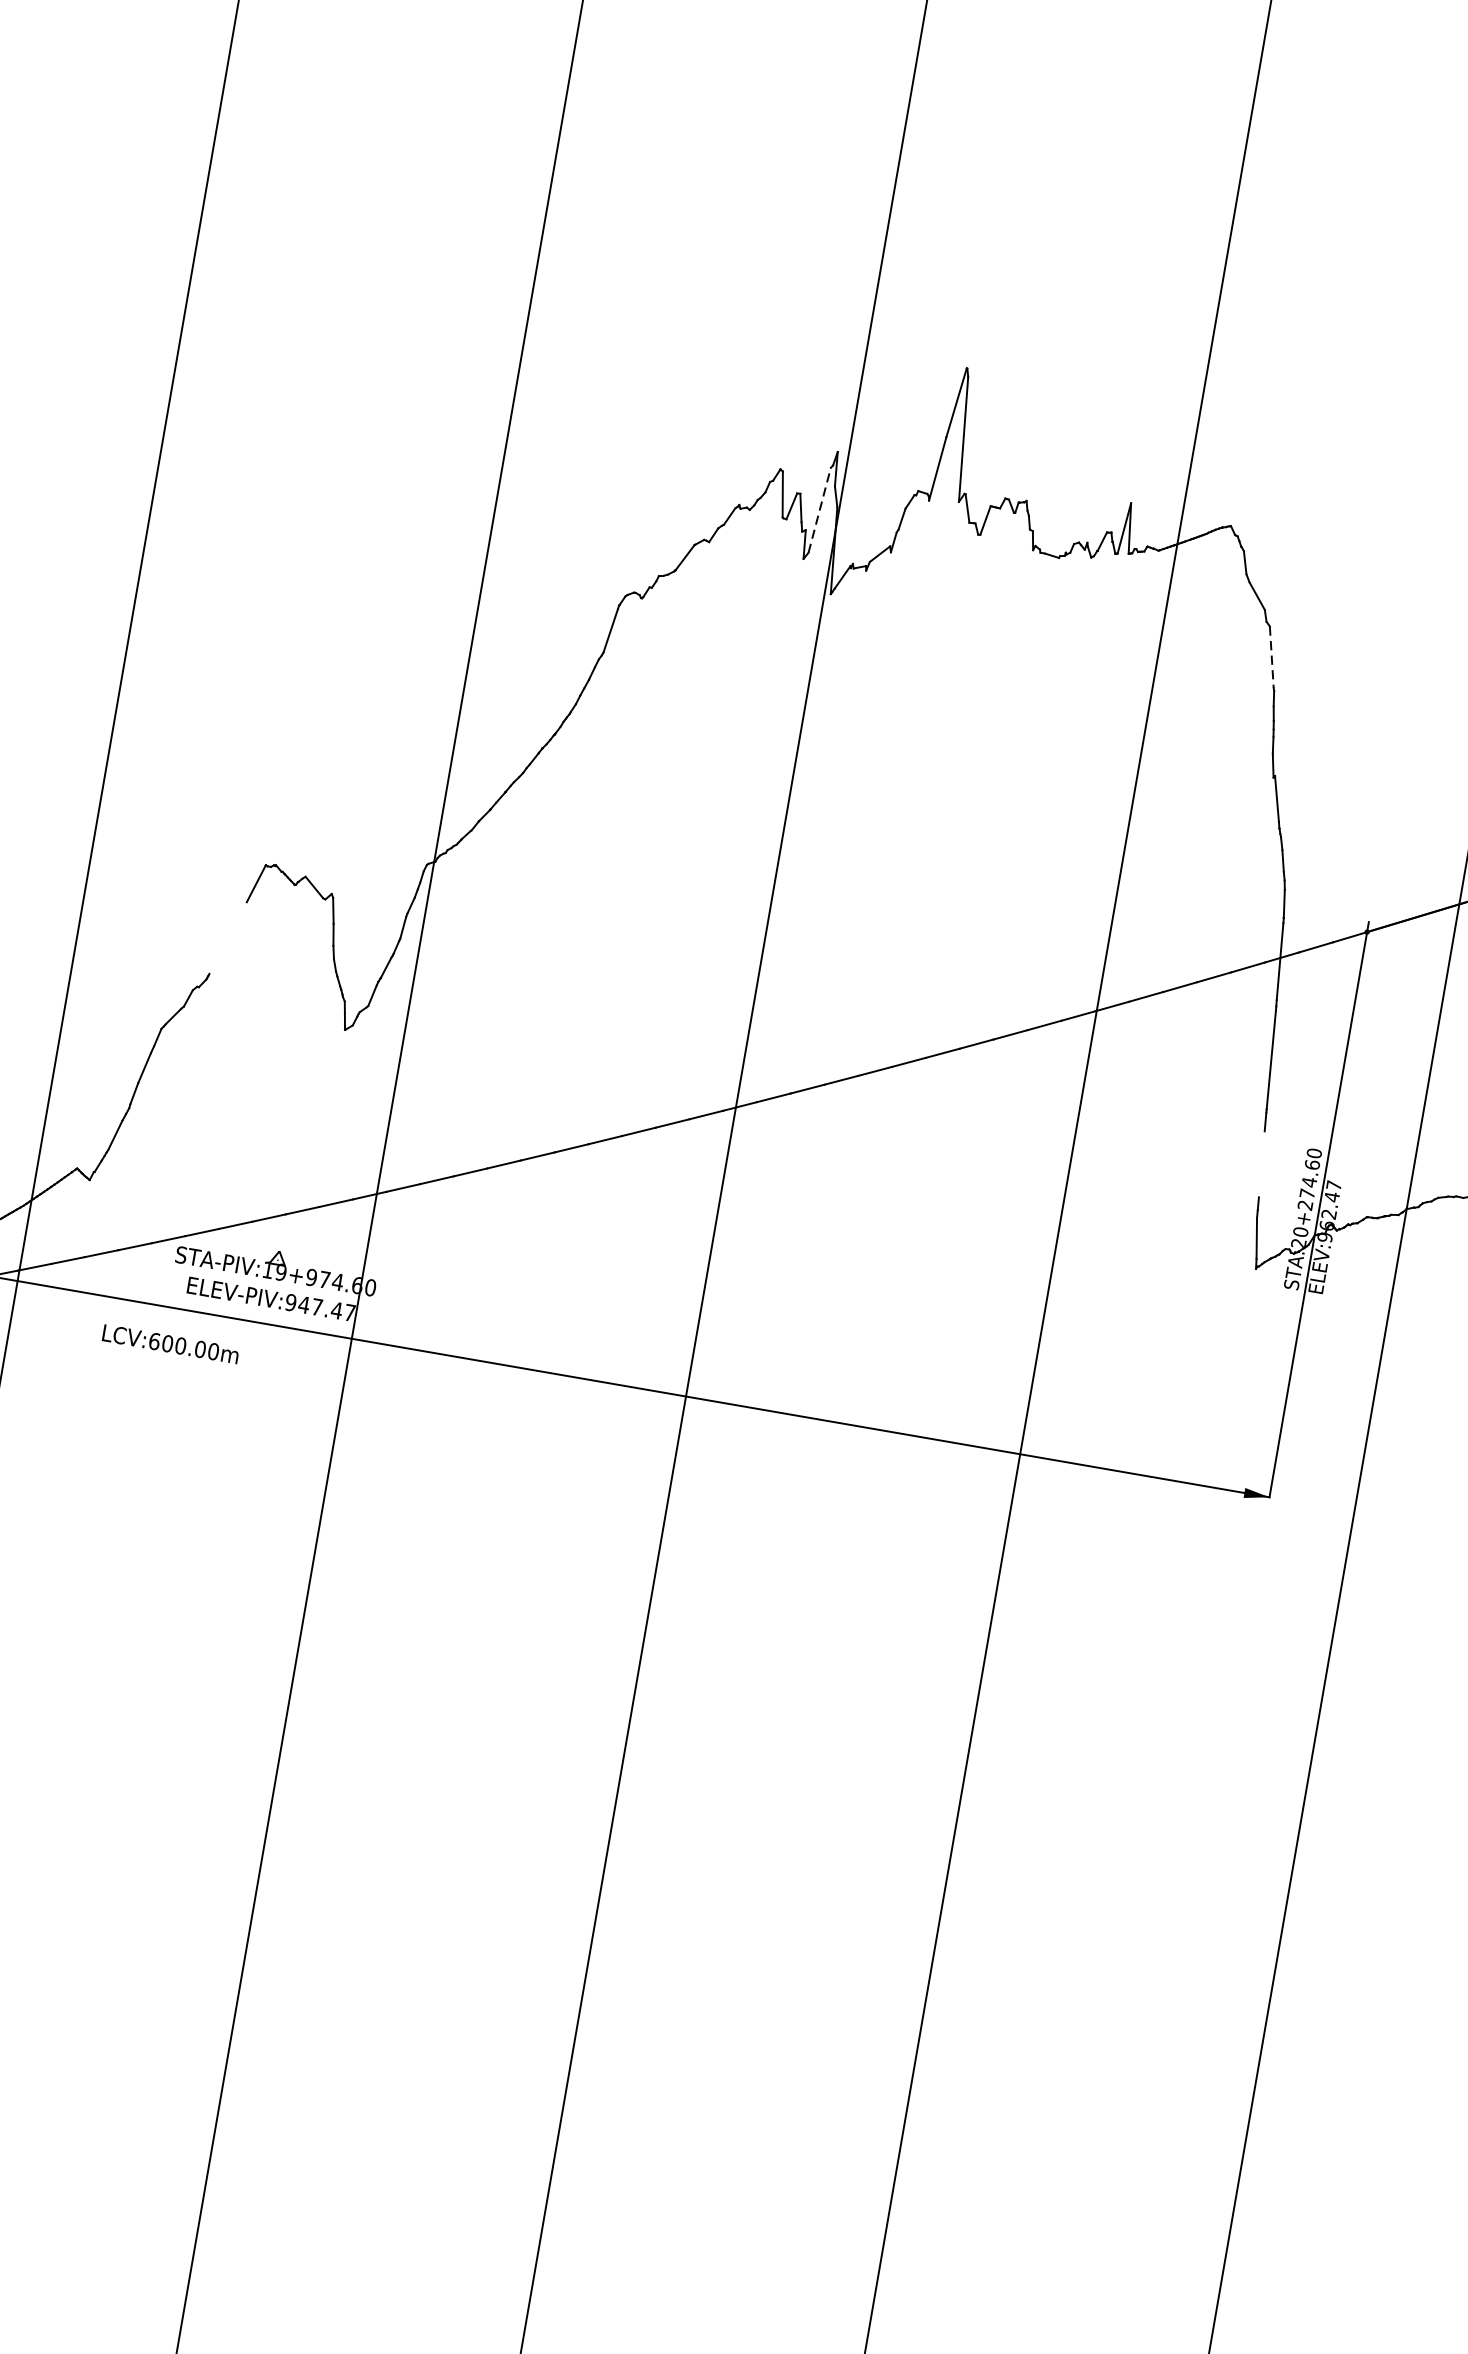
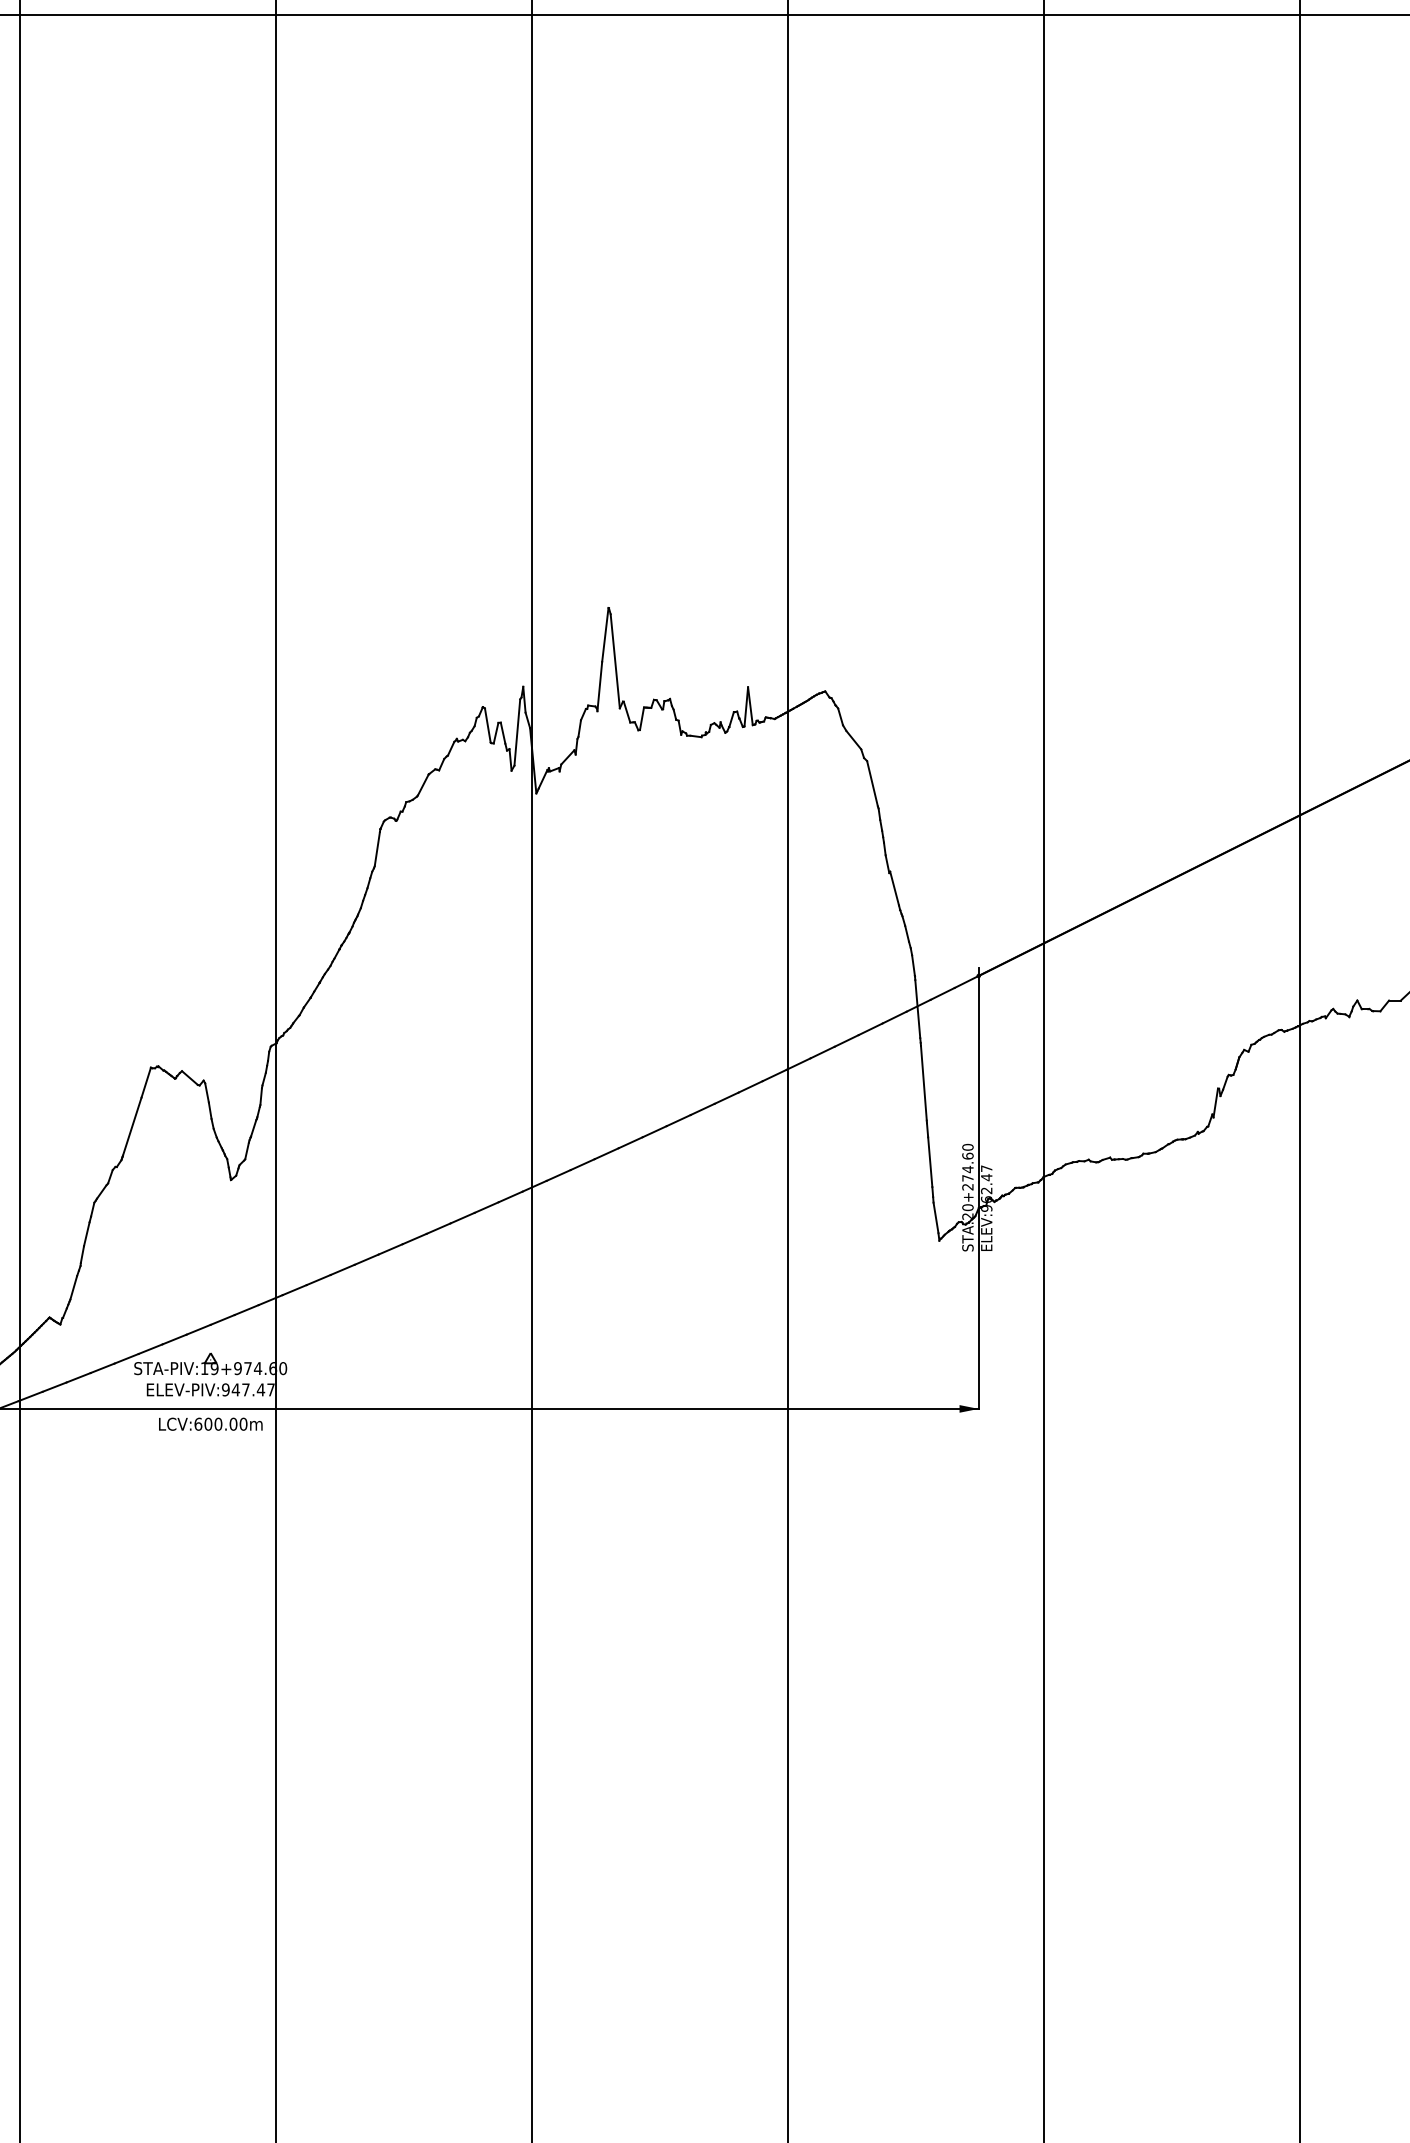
line: (819, 510) -> (517, 732), dashed -> solid
line: (1271, 658) -> (872, 784), dashed -> solid
line: (227, 937) -> (131, 1126), added
line: (1262, 1164) -> (930, 1162), added
text: (170, 1343) -> (210, 1423), moved

